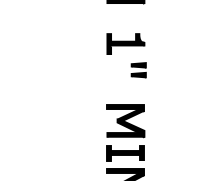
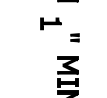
part: (124, 43) -> (50, 23), moved

